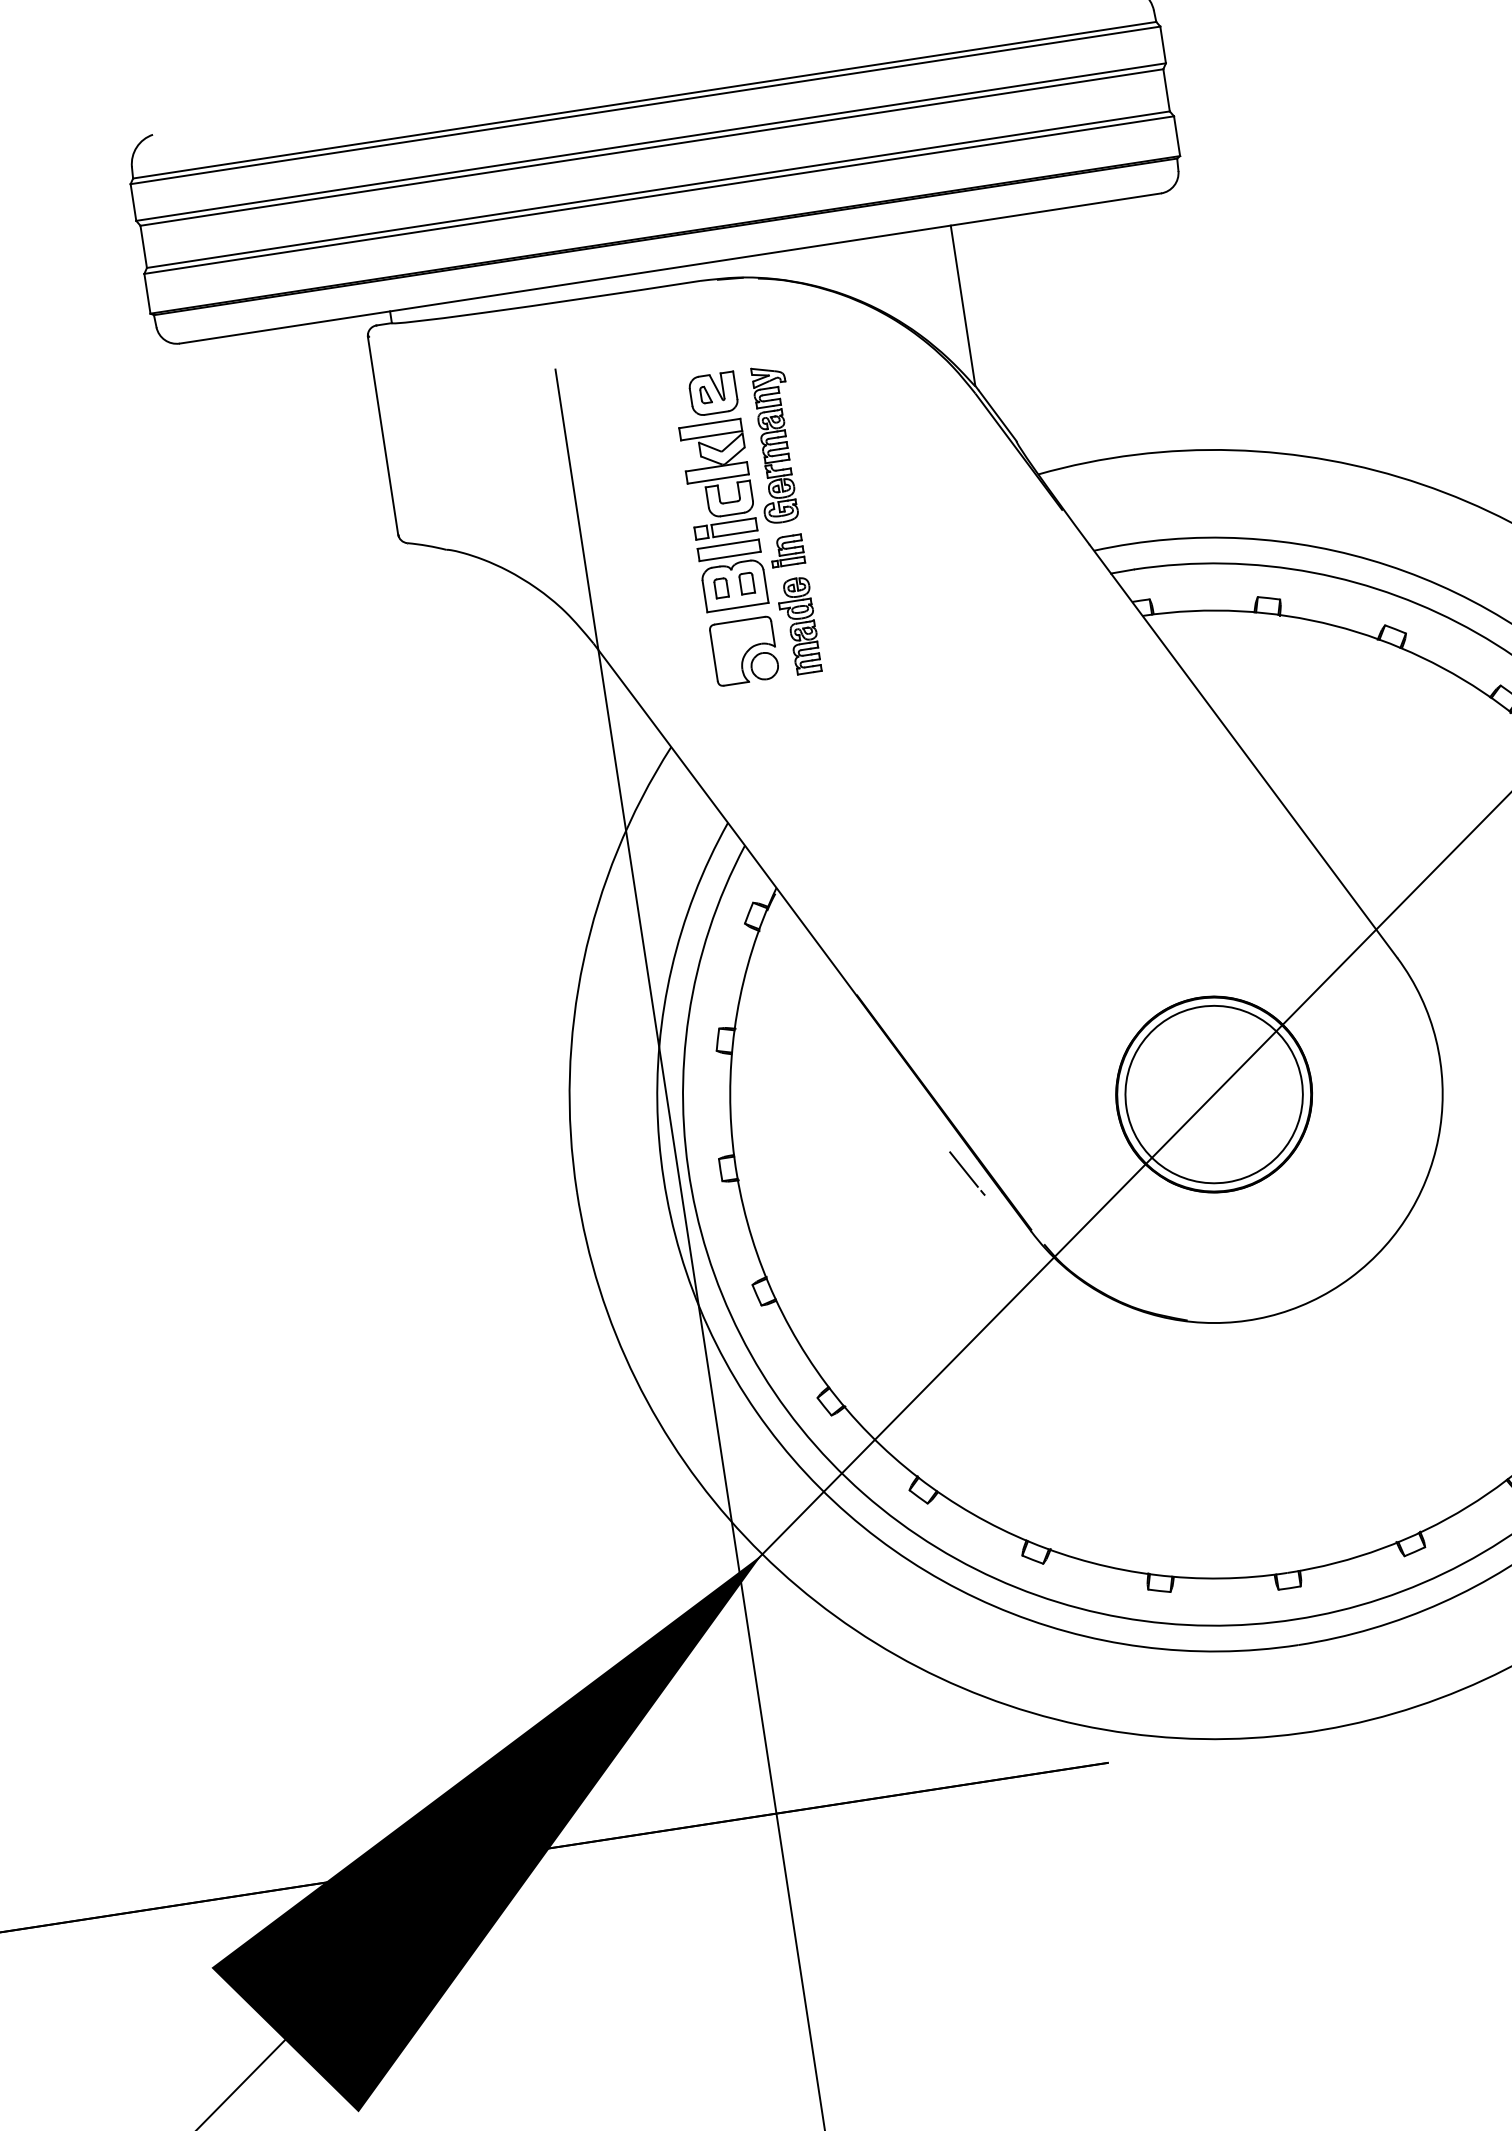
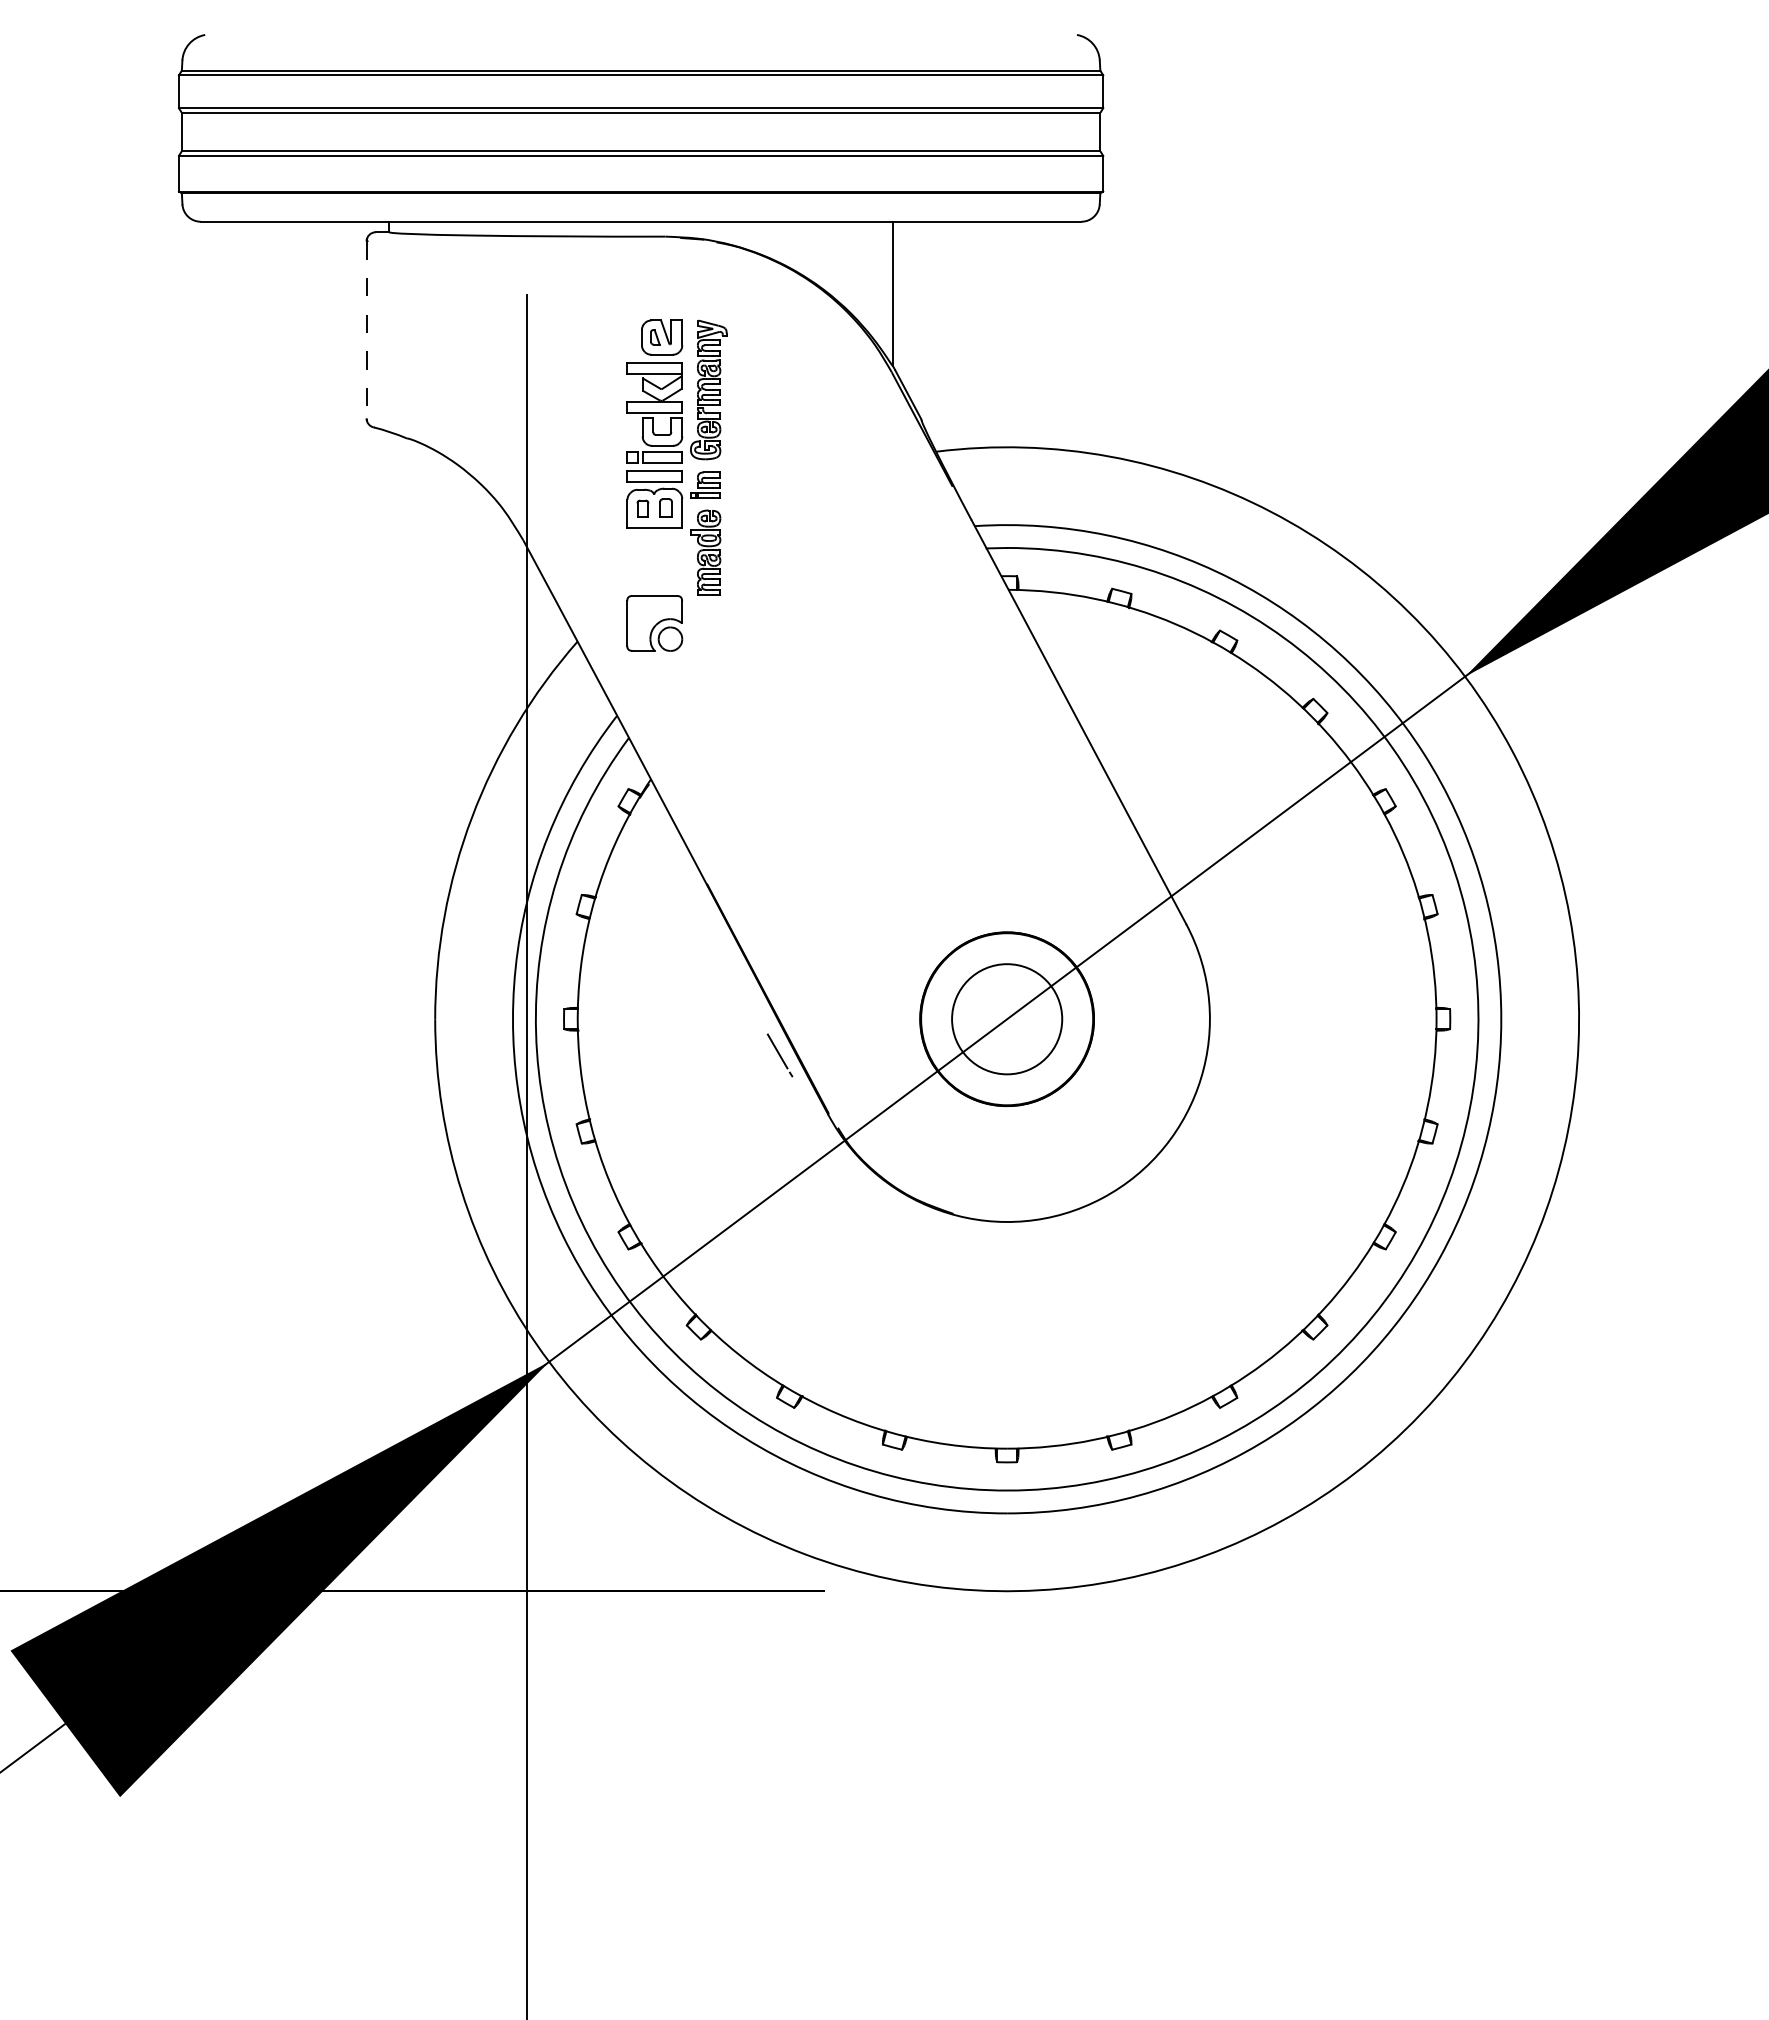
line: (382, 435) -> (366, 329), solid -> dashed
part: (744, 651) -> (654, 623), moved
circle: (1213, 1093) -> (1006, 1018), size x0.7

